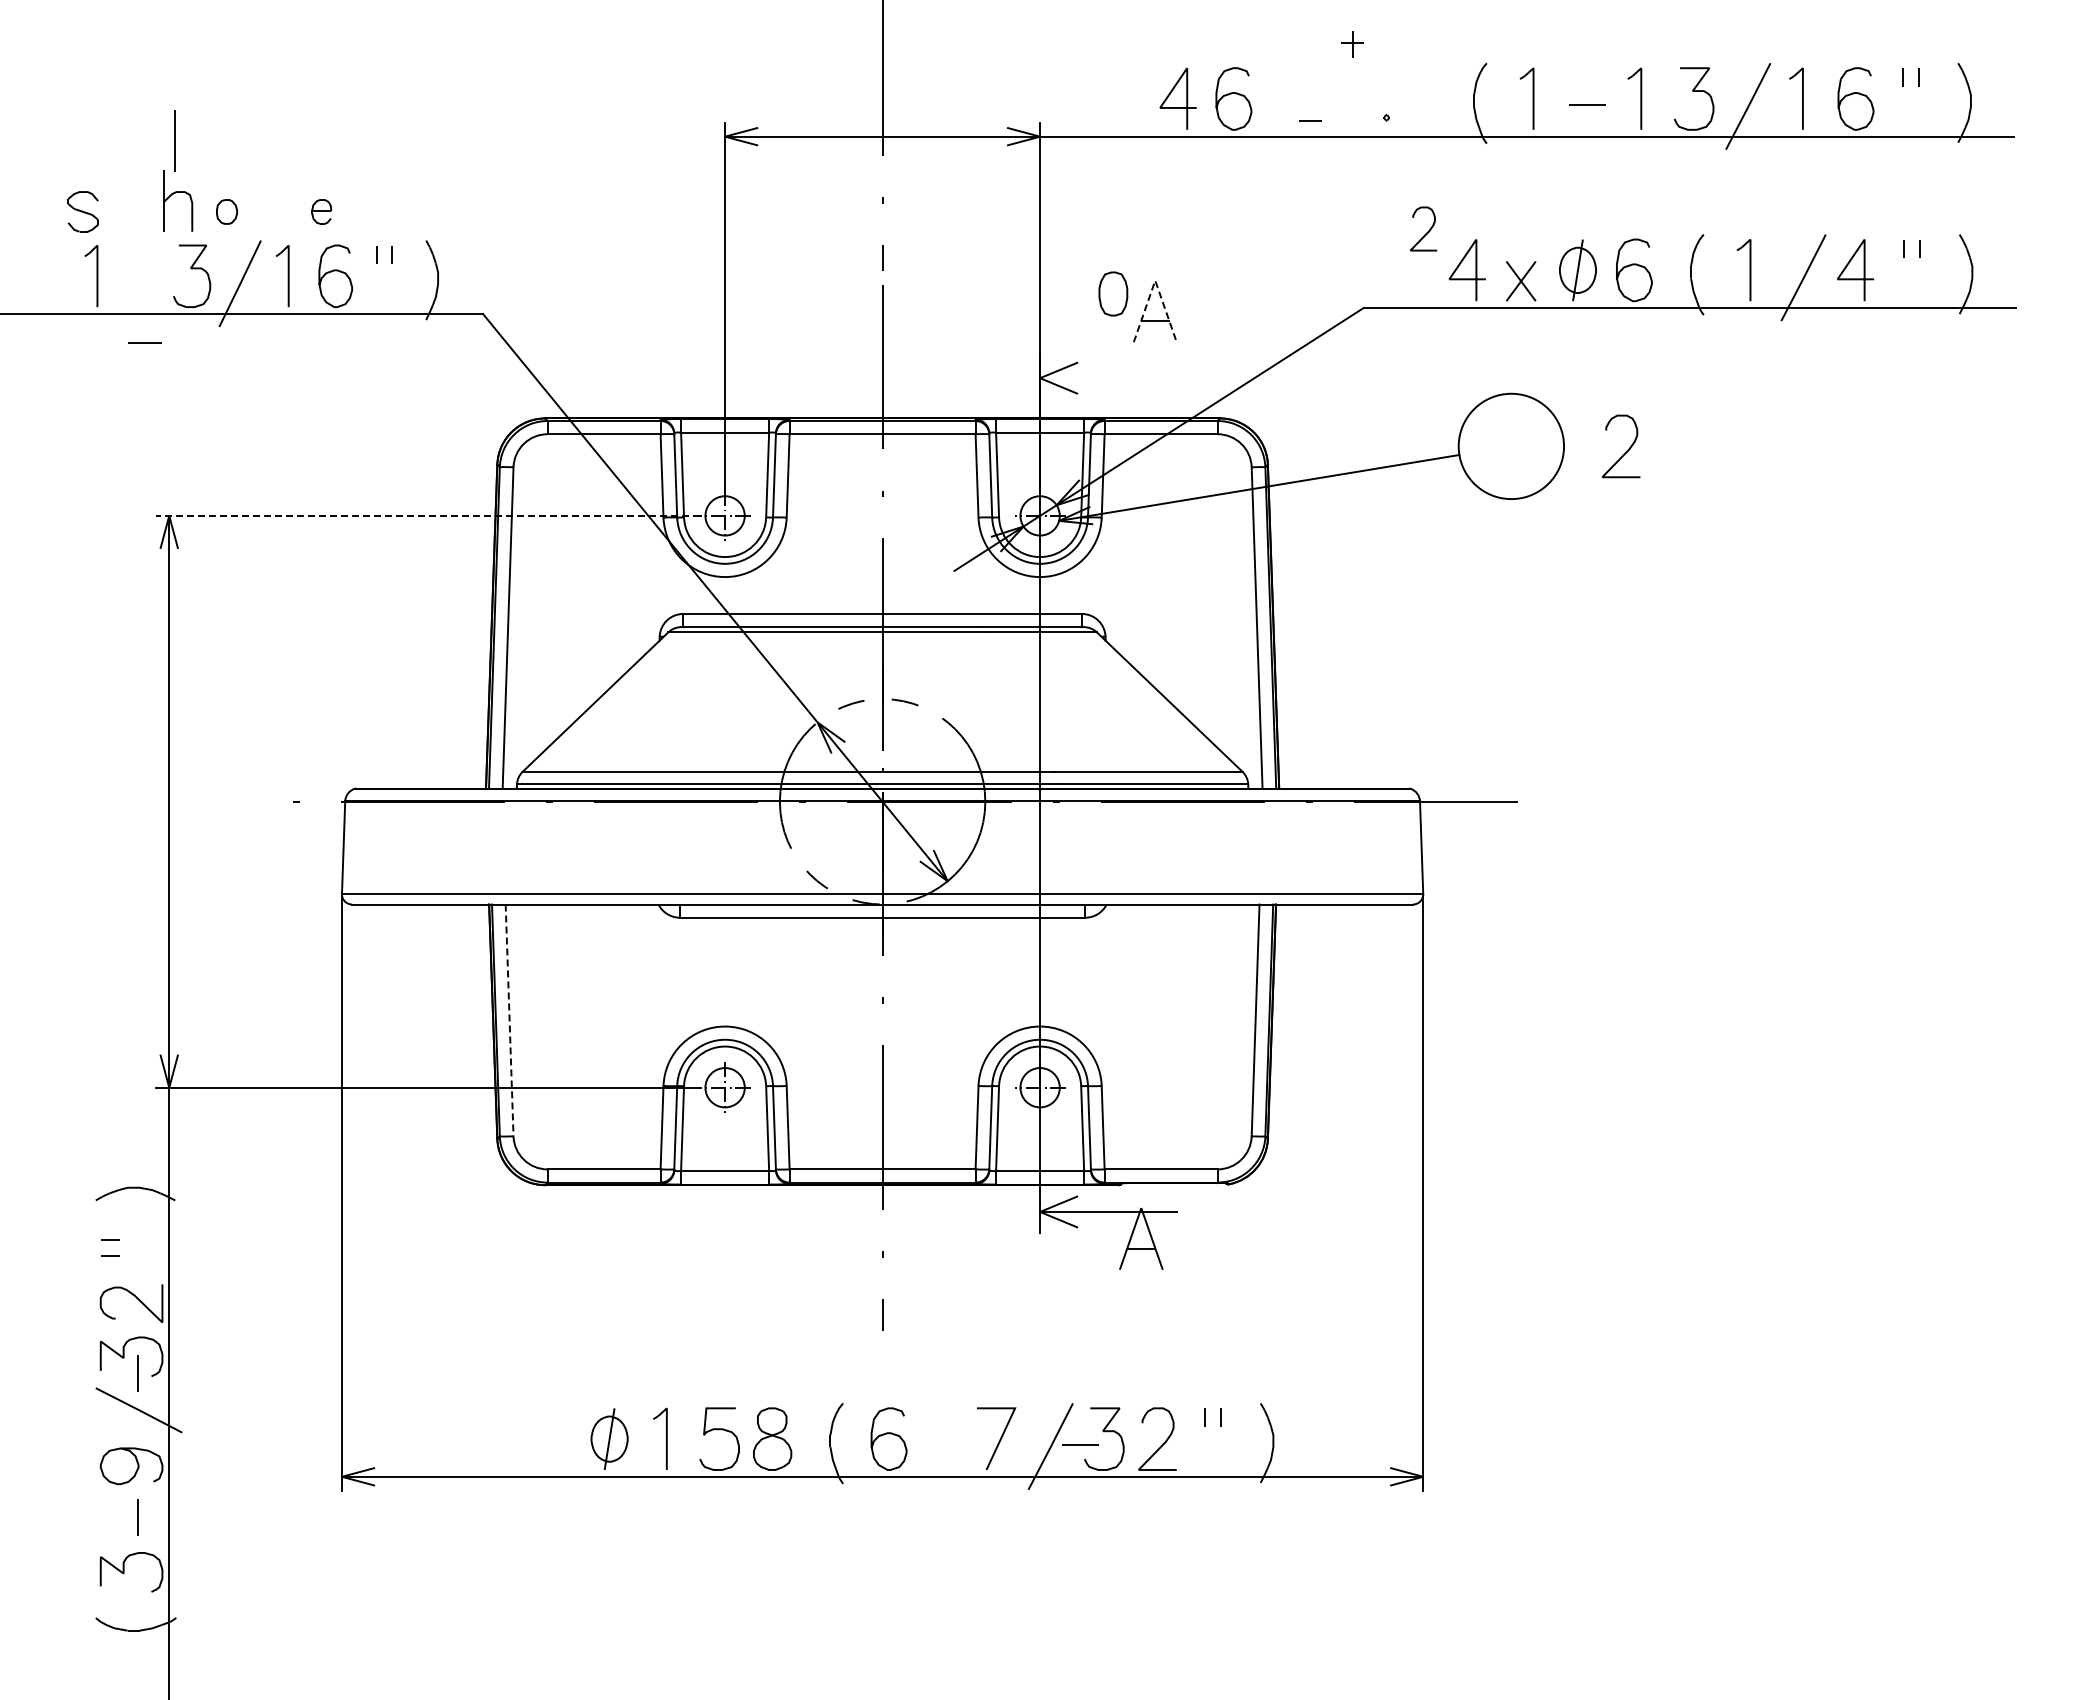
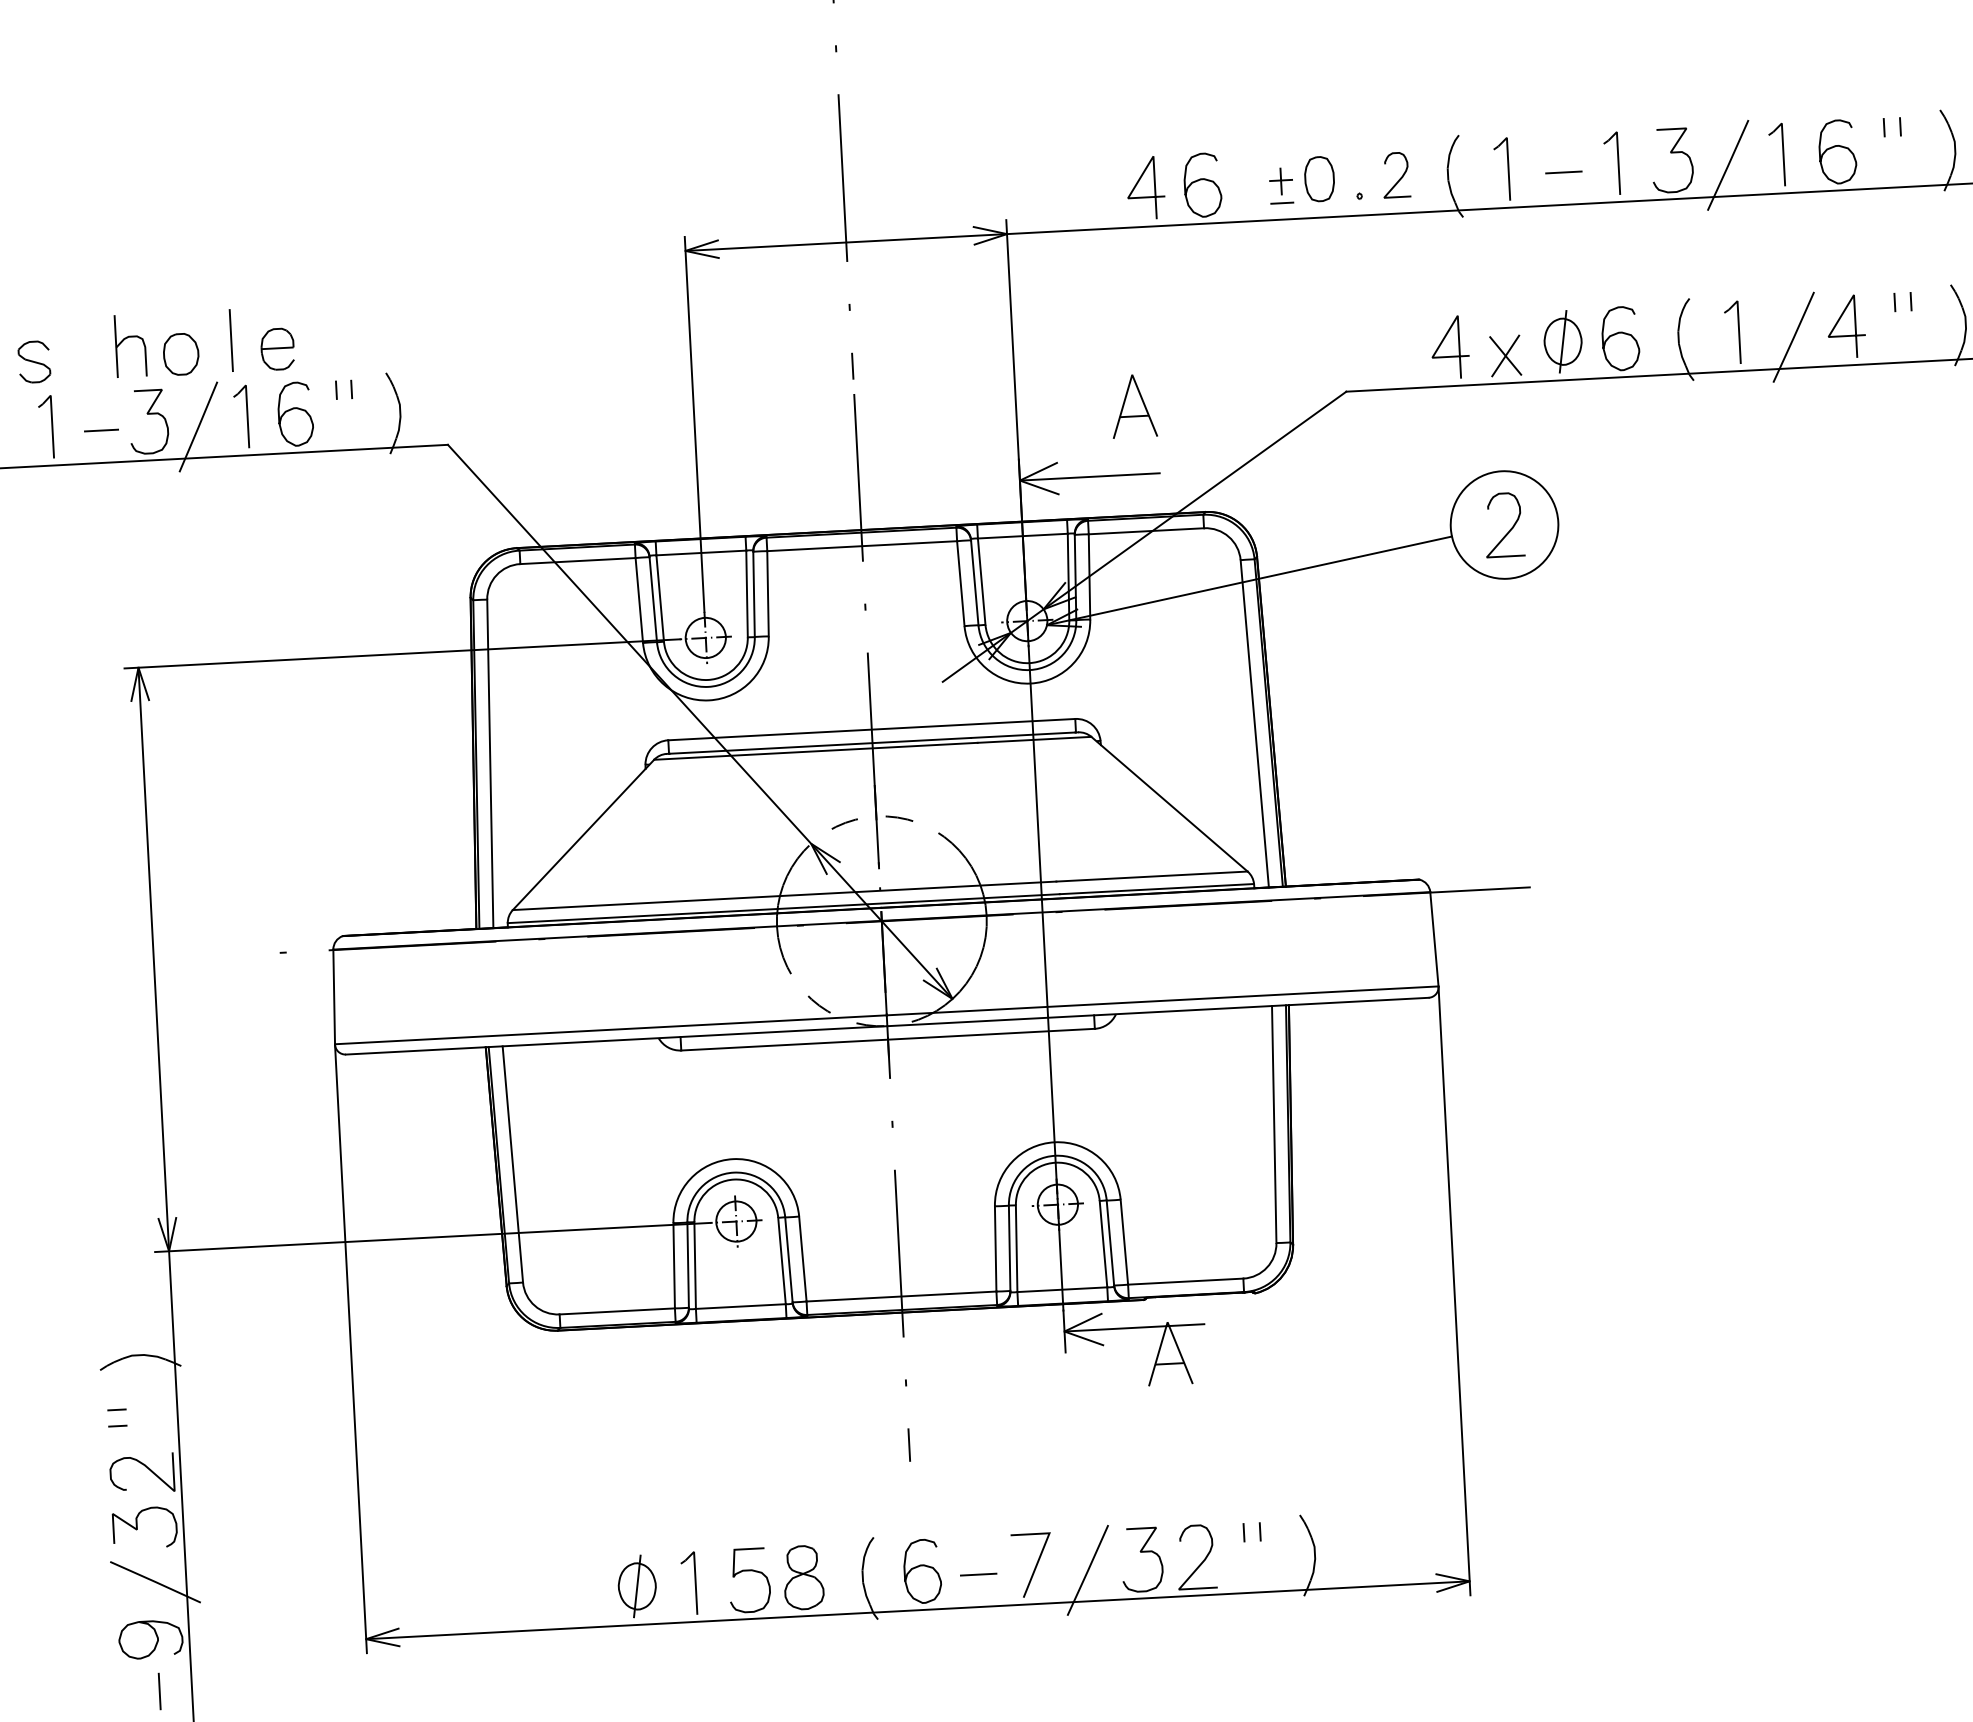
part: (1352, 44) -> (1280, 181), moved
line: (174, 140) -> (231, 340), moved
part: (226, 211) -> (180, 353), size x1.67
part: (321, 211) -> (277, 348), size x1.67
curve: (1427, 231) -> (1400, 177), moved
line: (1155, 280) -> (1132, 374), dashed -> solid
part: (1113, 293) -> (1319, 178), moved
line: (144, 342) -> (100, 429), moved
line: (1108, 378) -> (1089, 477), added
curve: (1625, 451) -> (1509, 529), moved
line: (427, 515) -> (402, 653), dashed -> solid
line: (509, 1020) -> (512, 1164), dashed -> solid
line: (137, 1373) -> (151, 1544), removed
line: (1080, 1444) -> (978, 1574), moved

